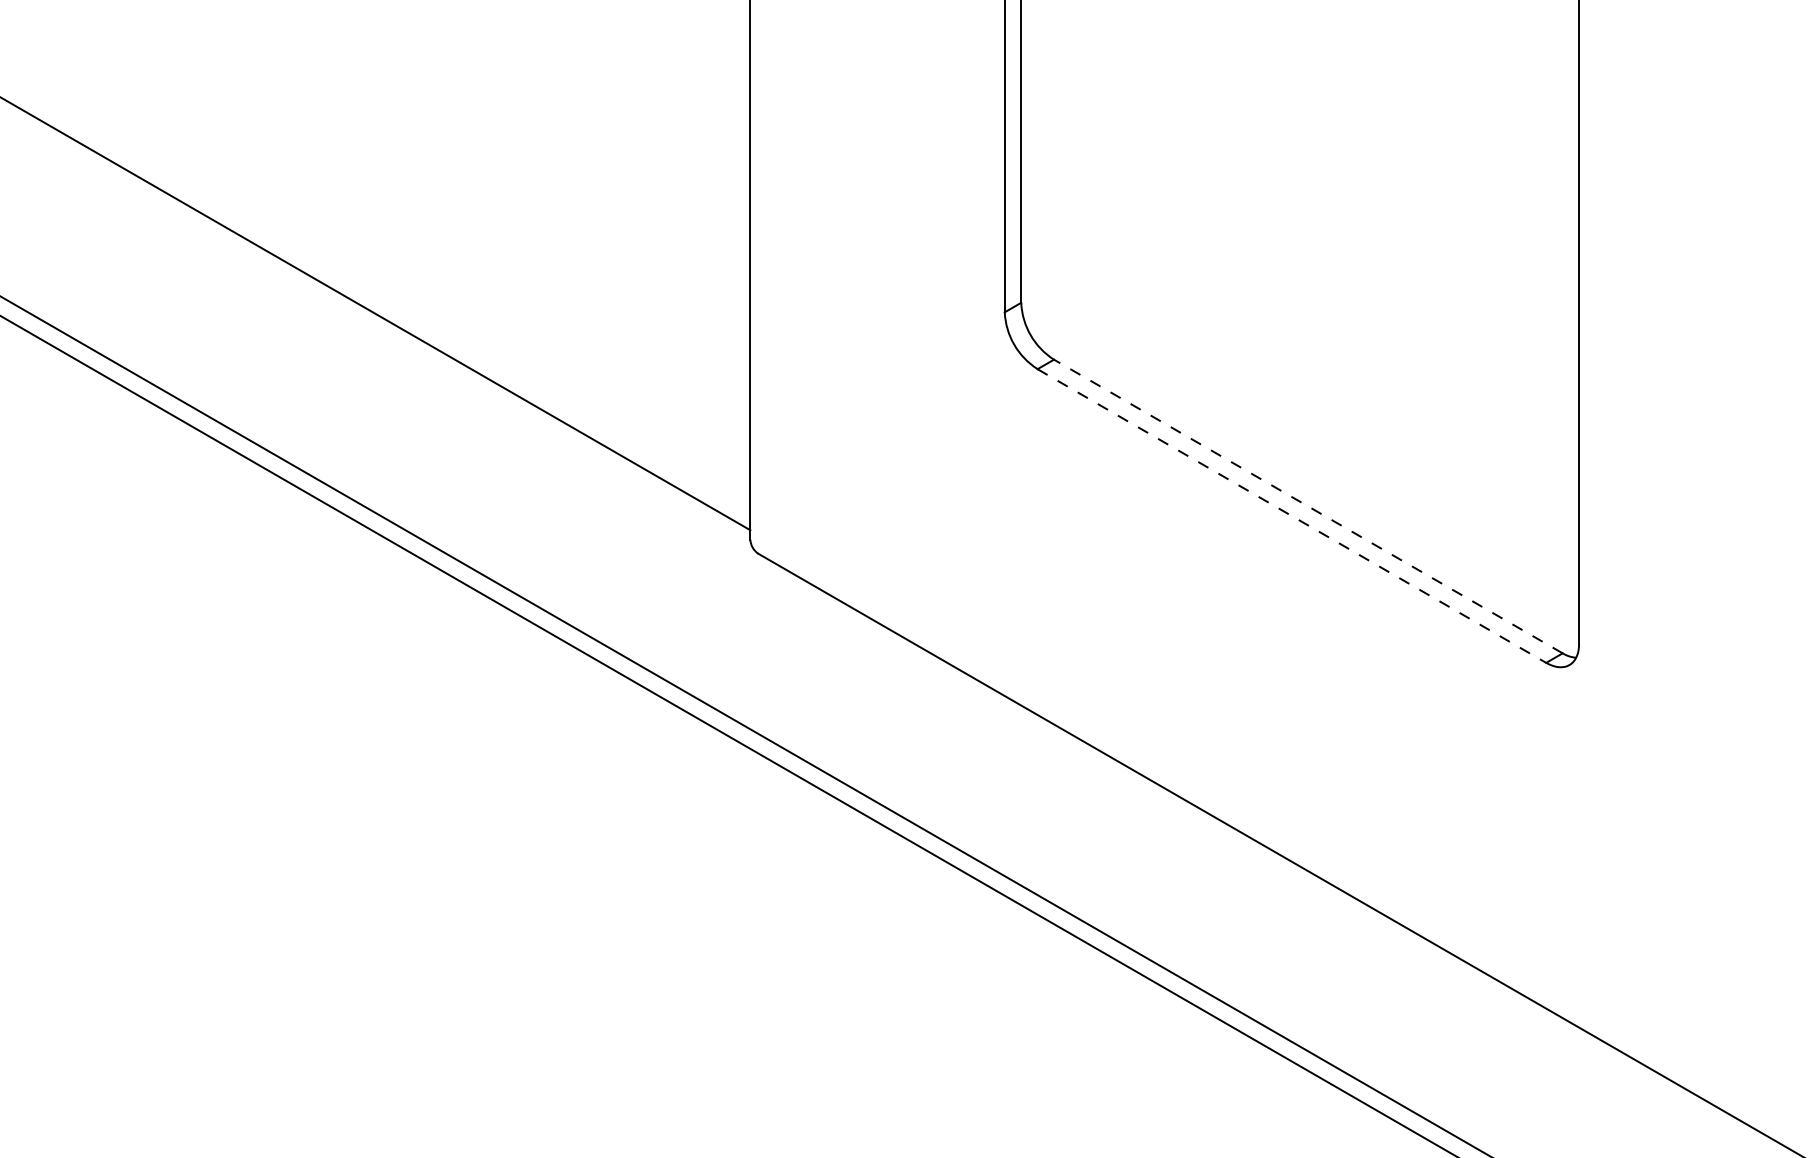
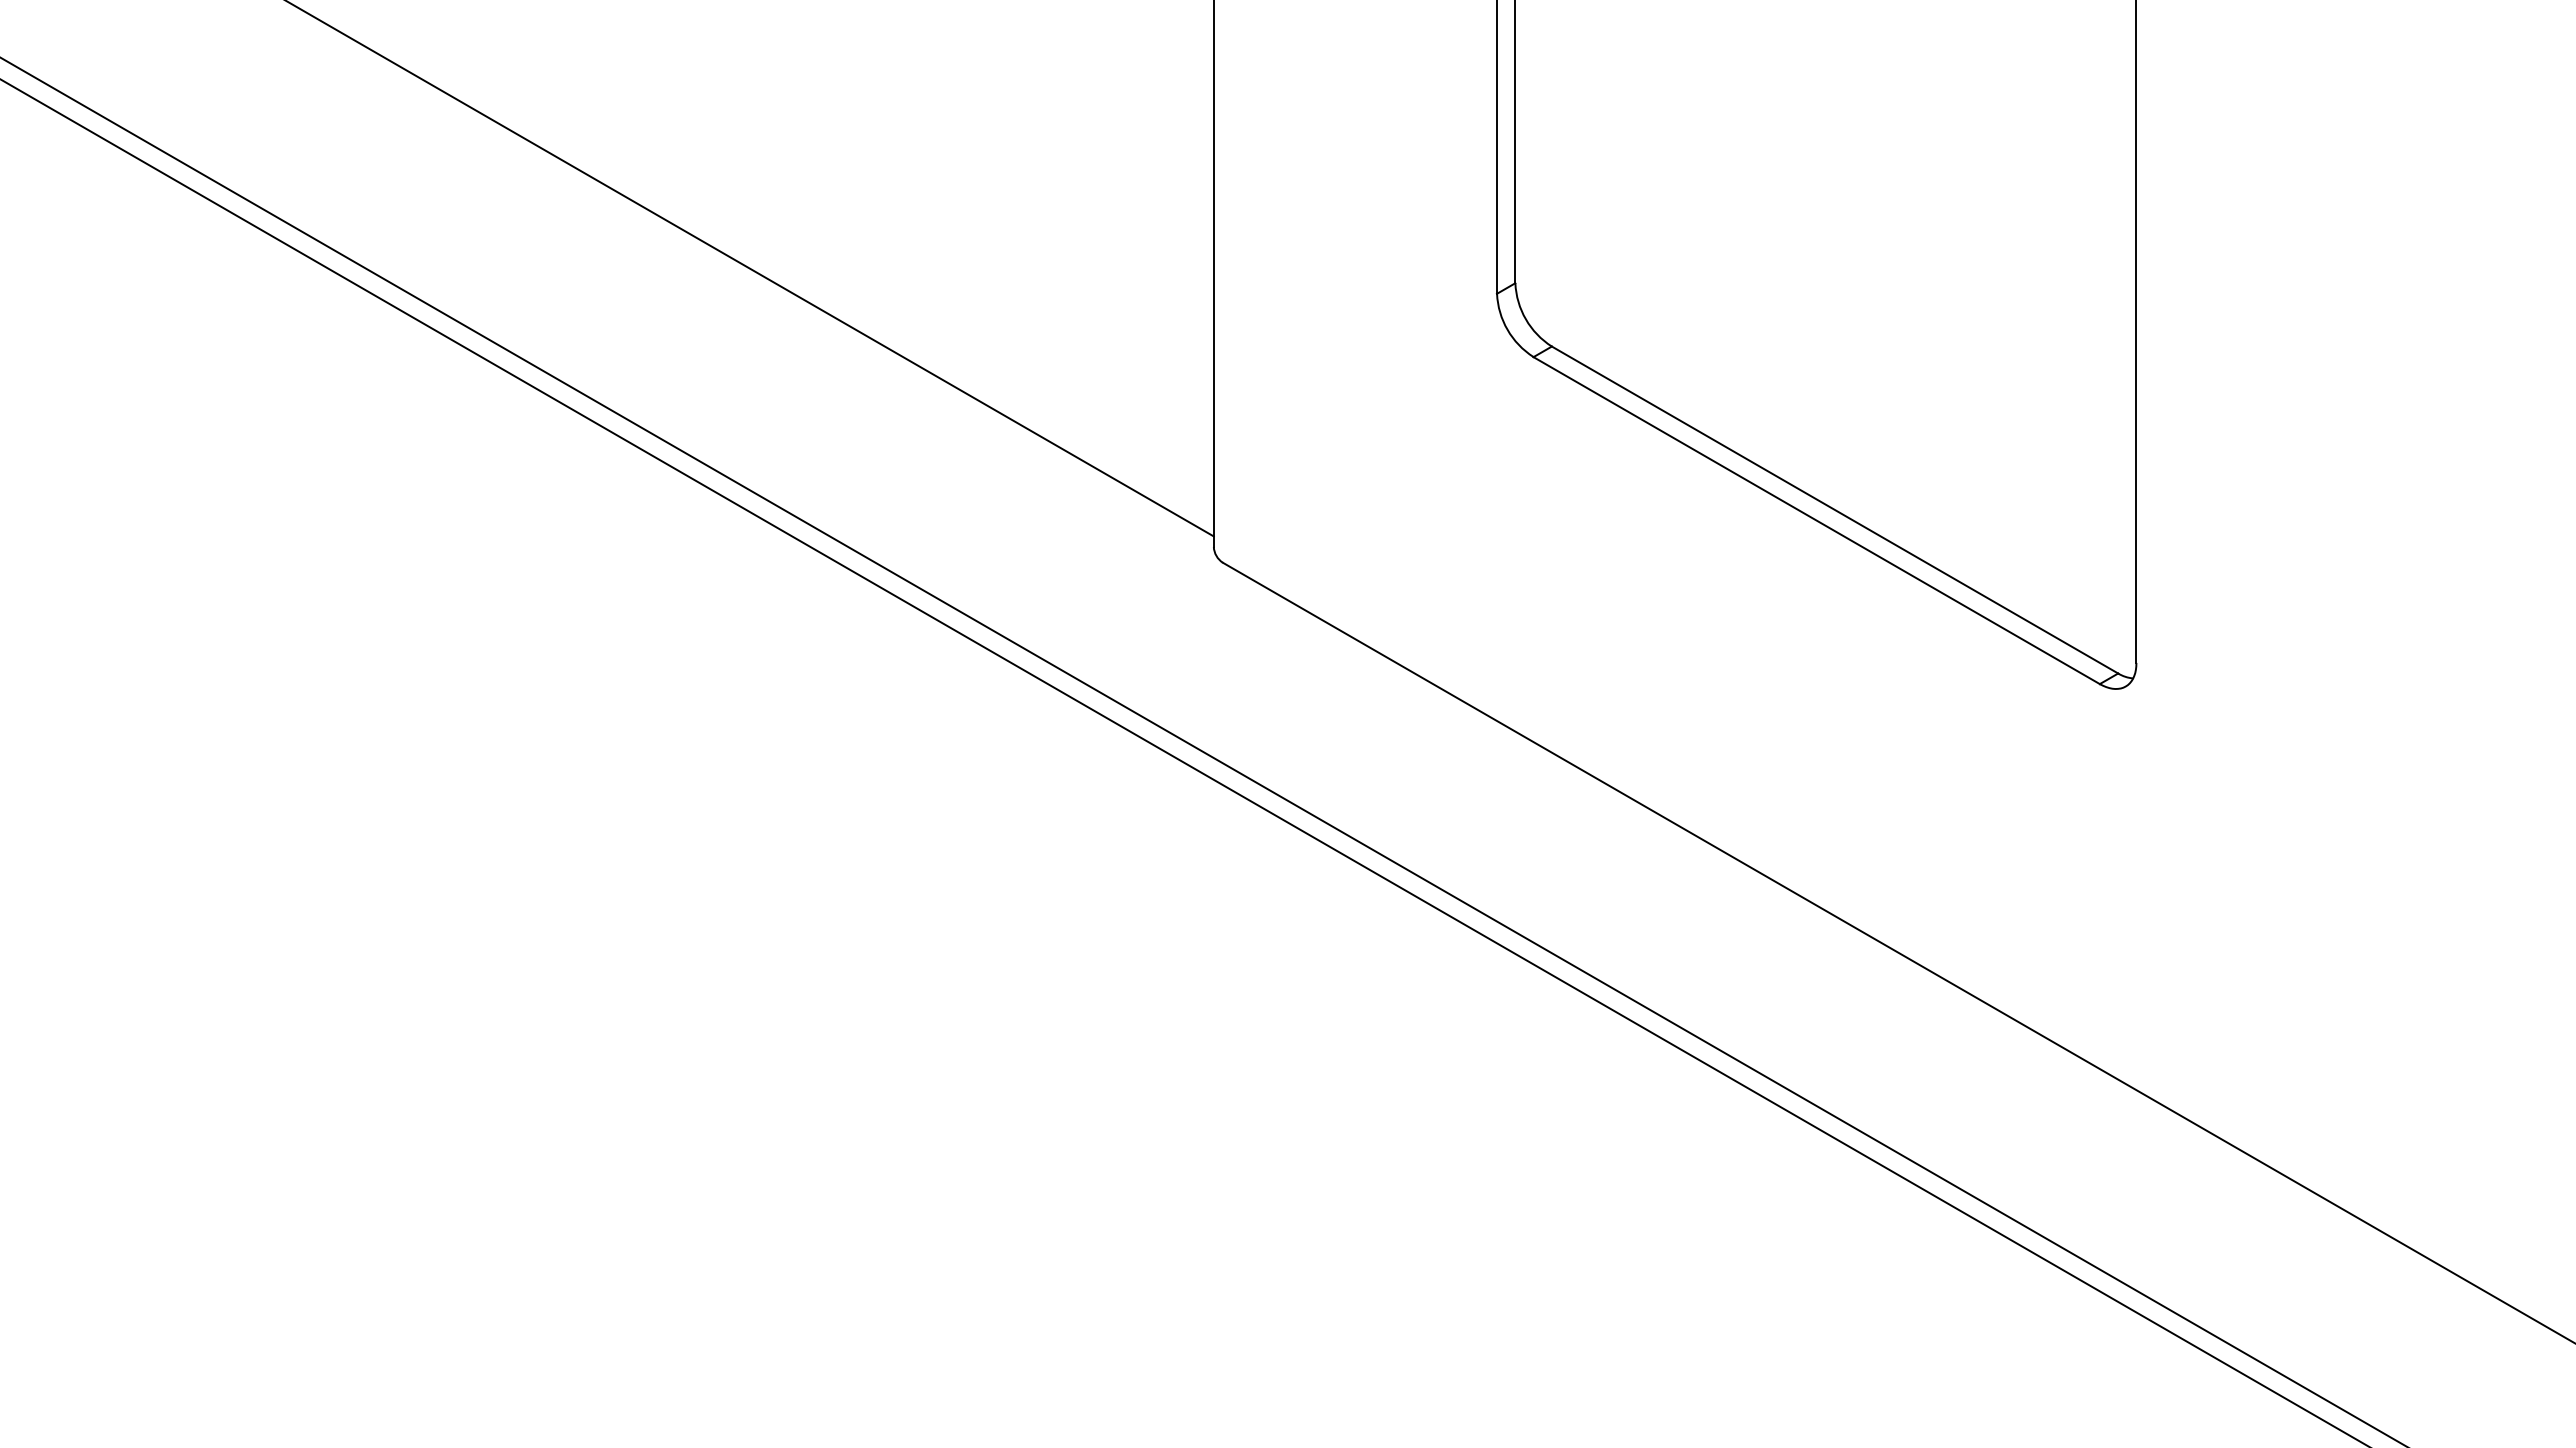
line: (1308, 506) -> (1835, 510), dashed -> solid
line: (1291, 515) -> (1816, 520), dashed -> solid

